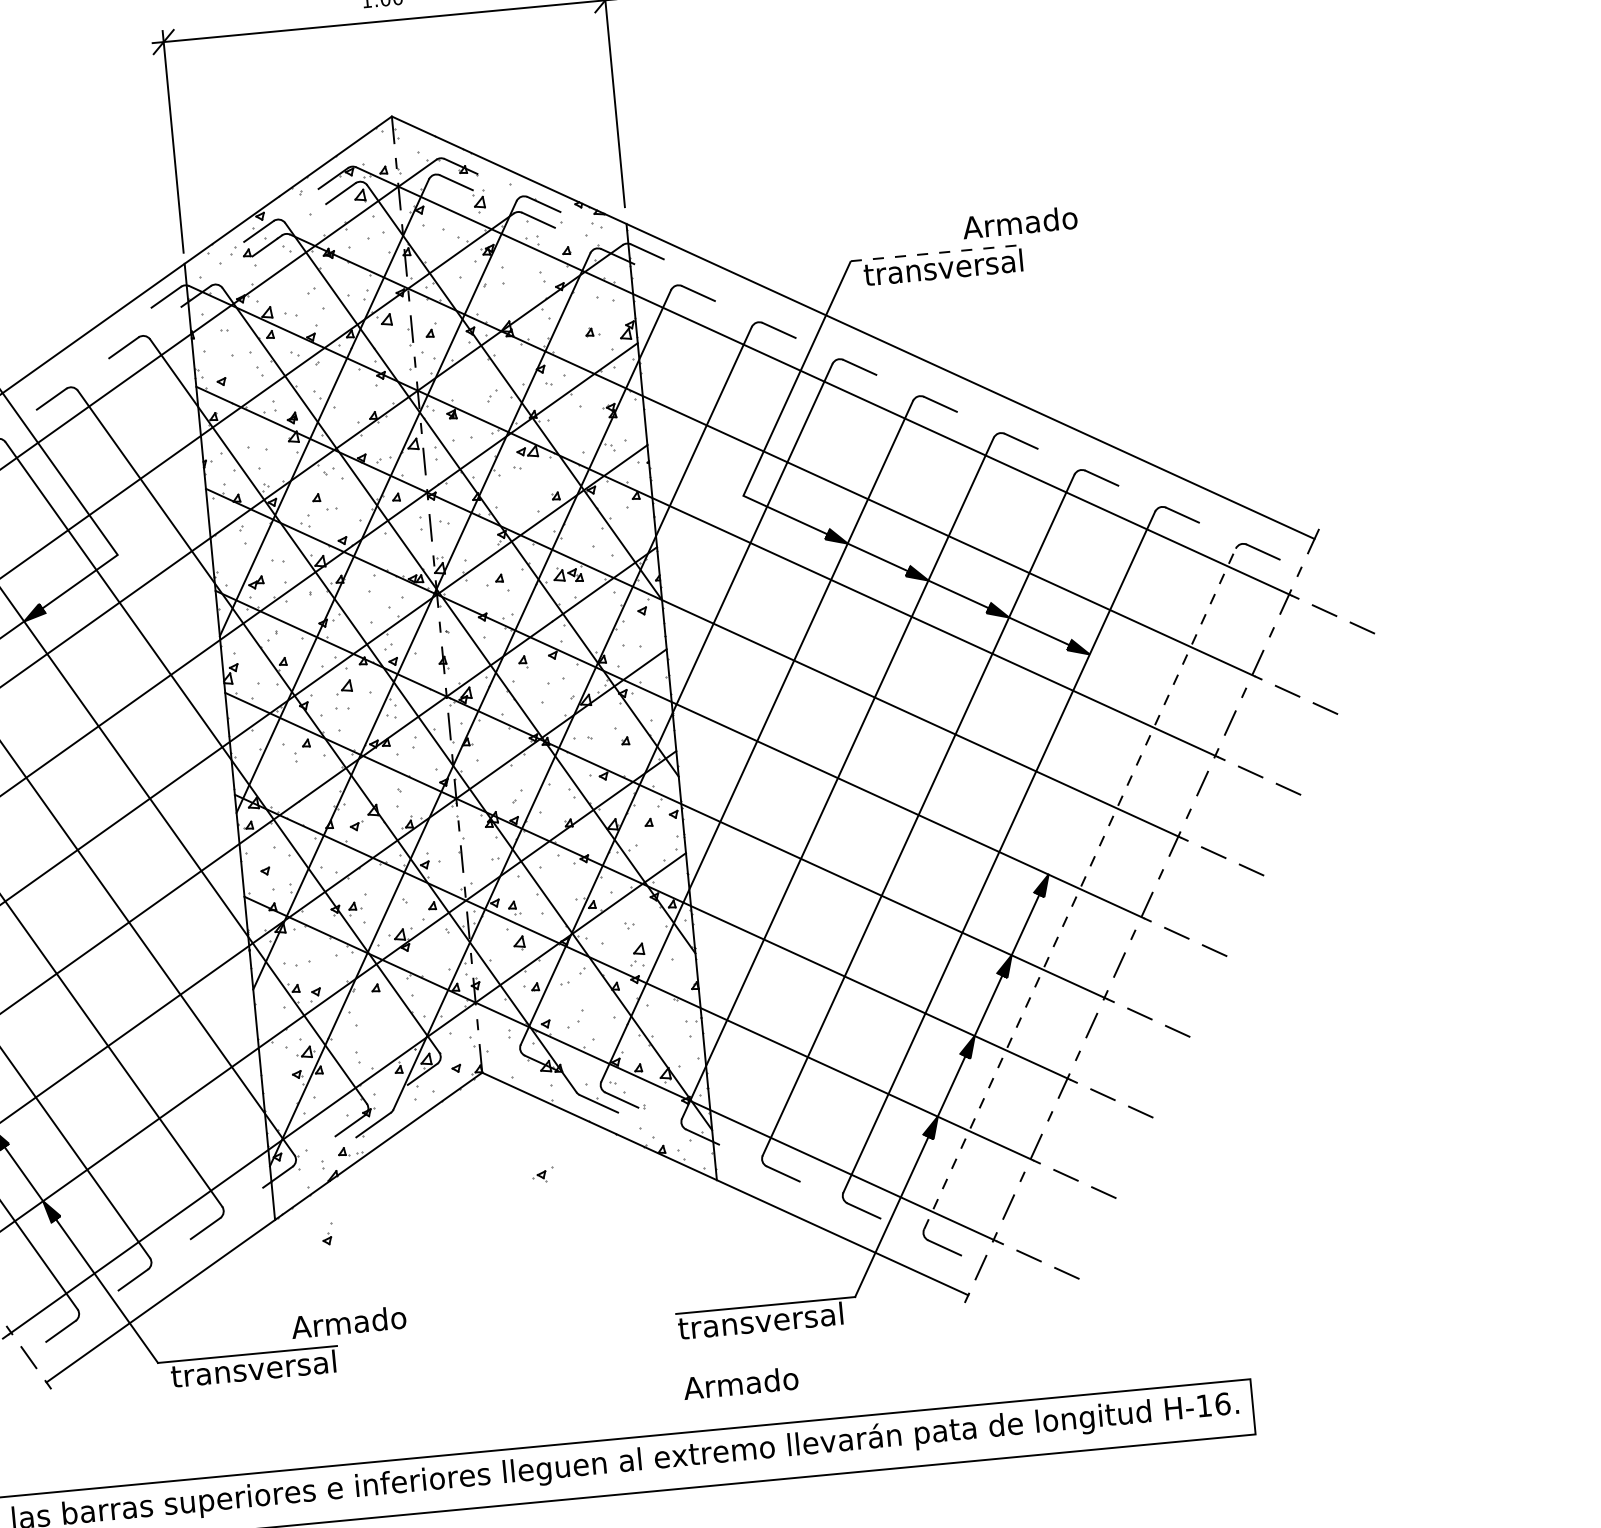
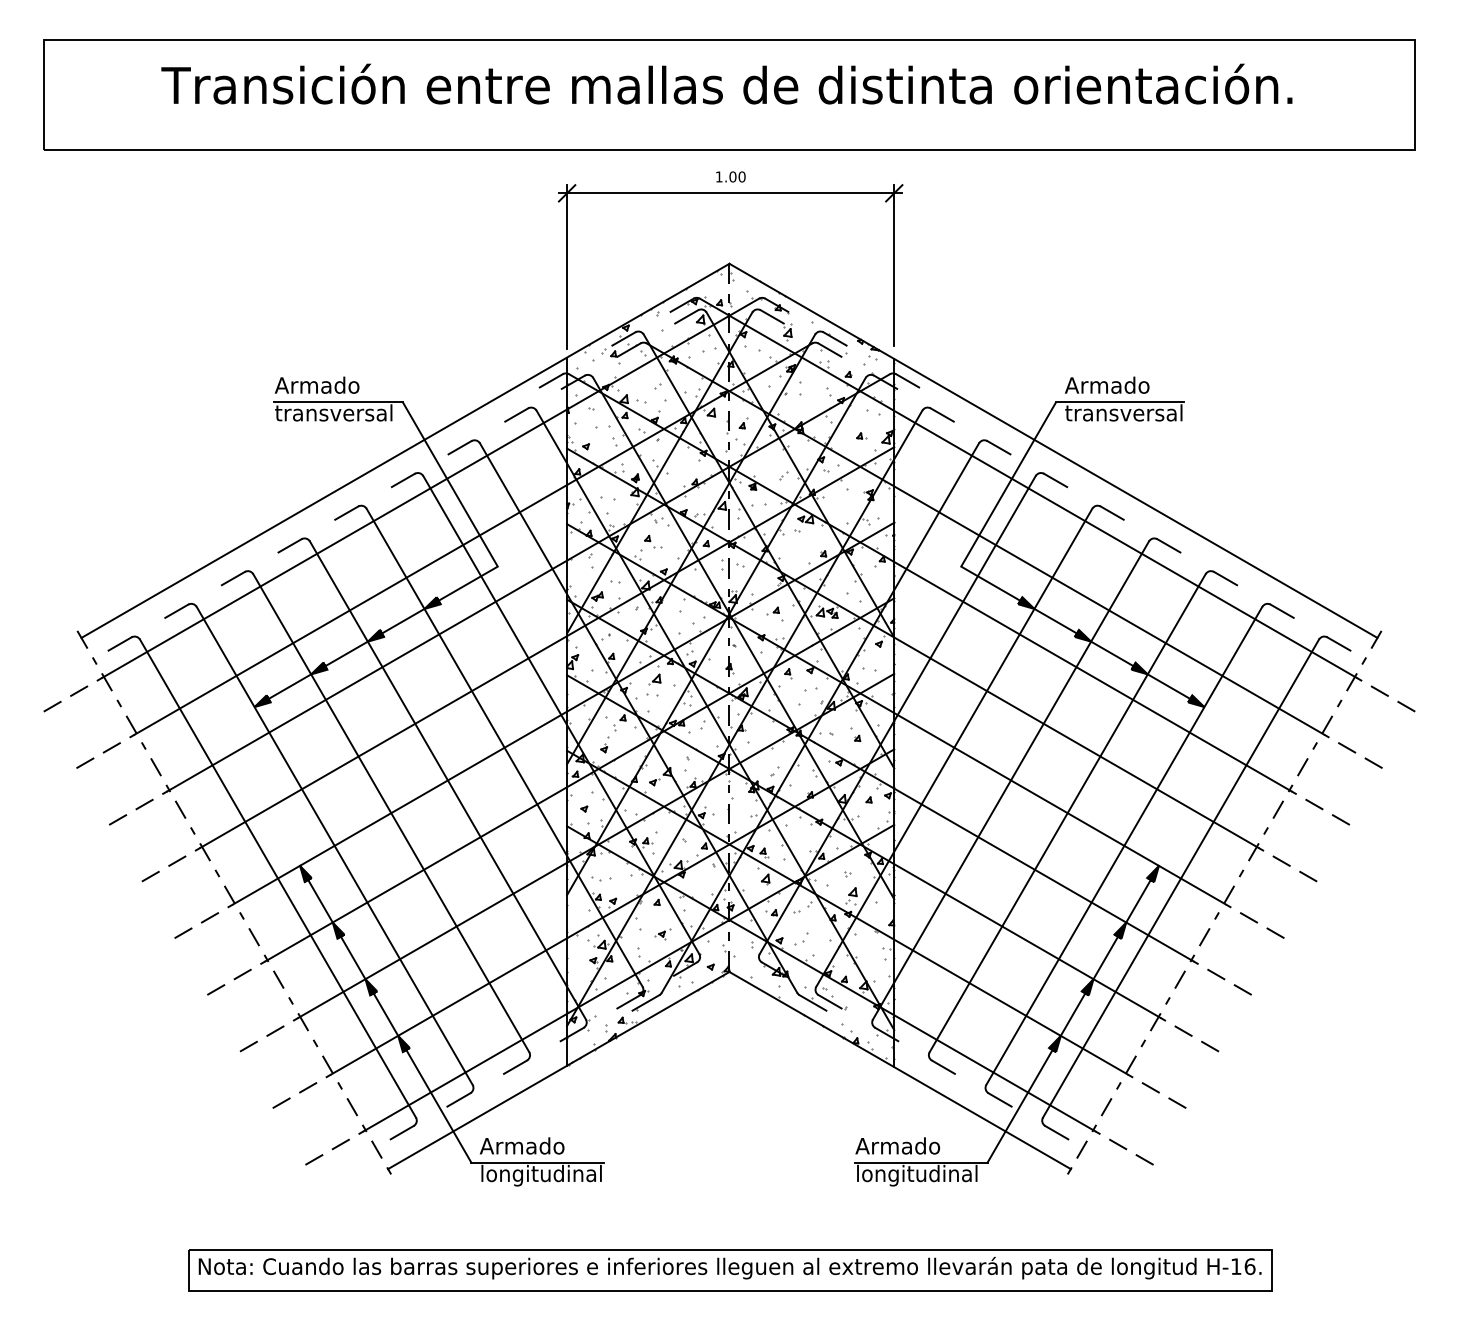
text: (1018, 221) -> (1106, 384), moved
line: (937, 252) -> (1120, 401), dashed -> solid
line: (1080, 888) -> (1181, 878), dashed -> solid
part: (542, 1175) -> (662, 934), moved
part: (327, 1233) -> (604, 744), moved
text: (349, 1321) -> (522, 1145), moved
text: (760, 1323) -> (916, 1175), transversal -> longitudinal
text: (253, 1371) -> (540, 1175), transversal -> longitudinal
text: (740, 1382) -> (897, 1145), moved

